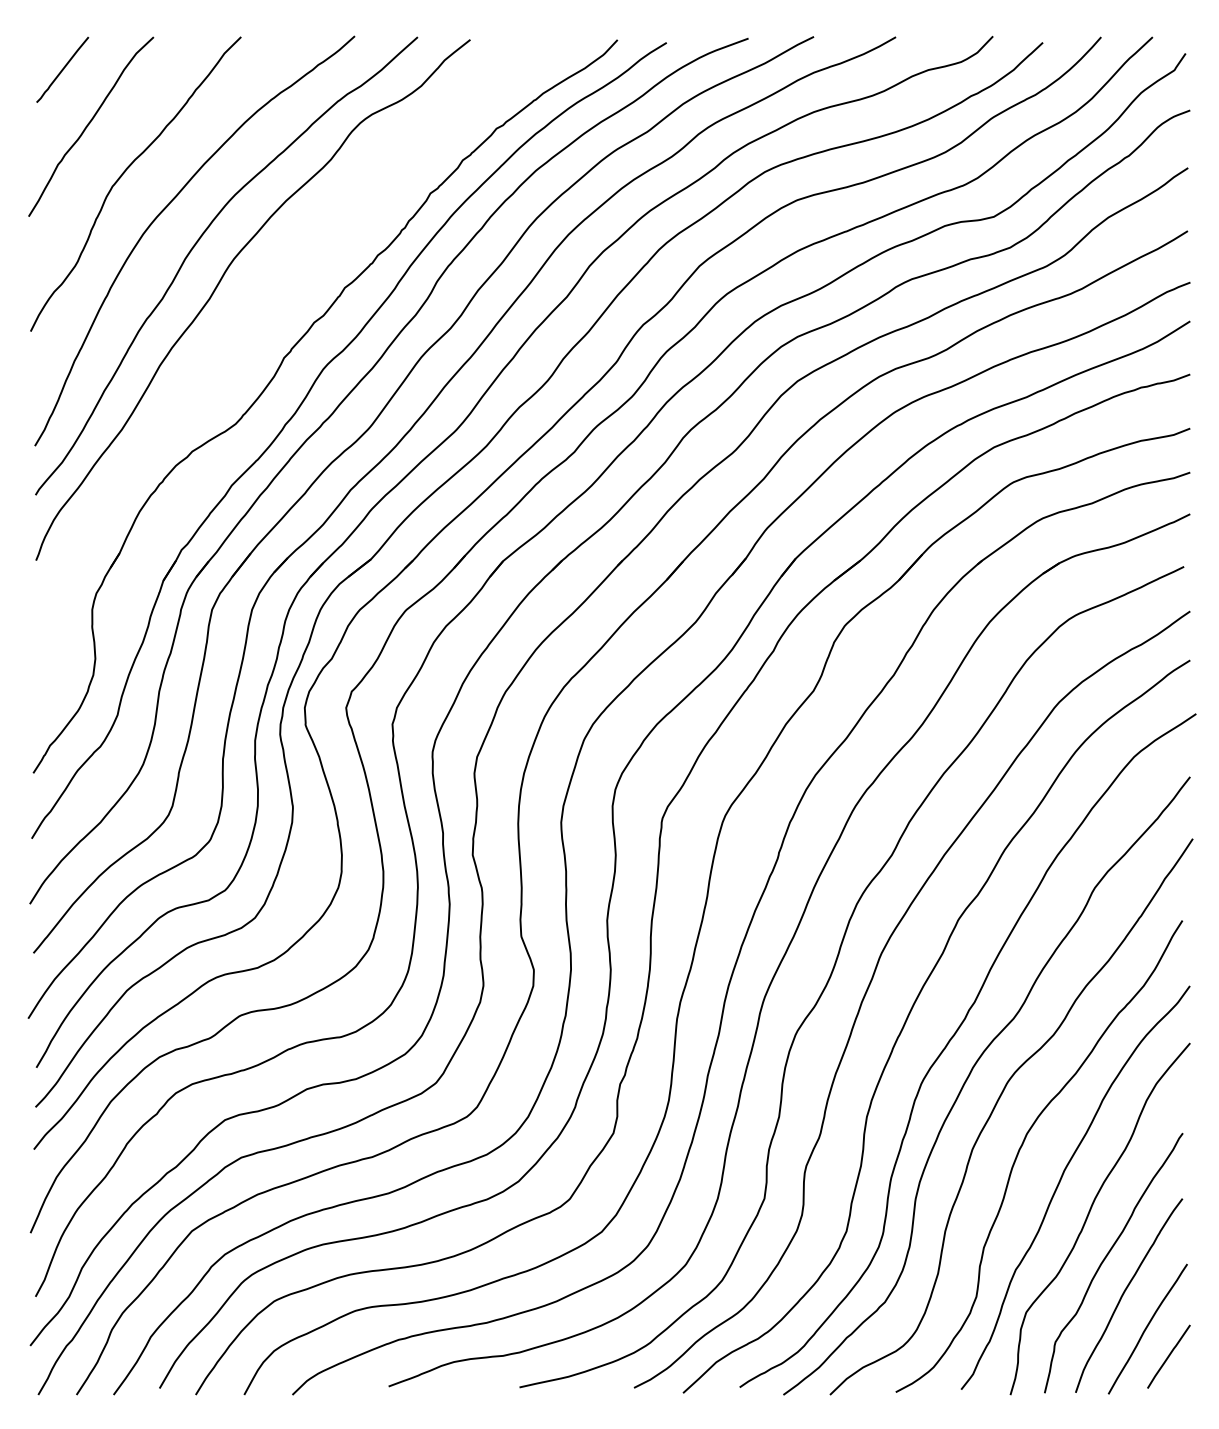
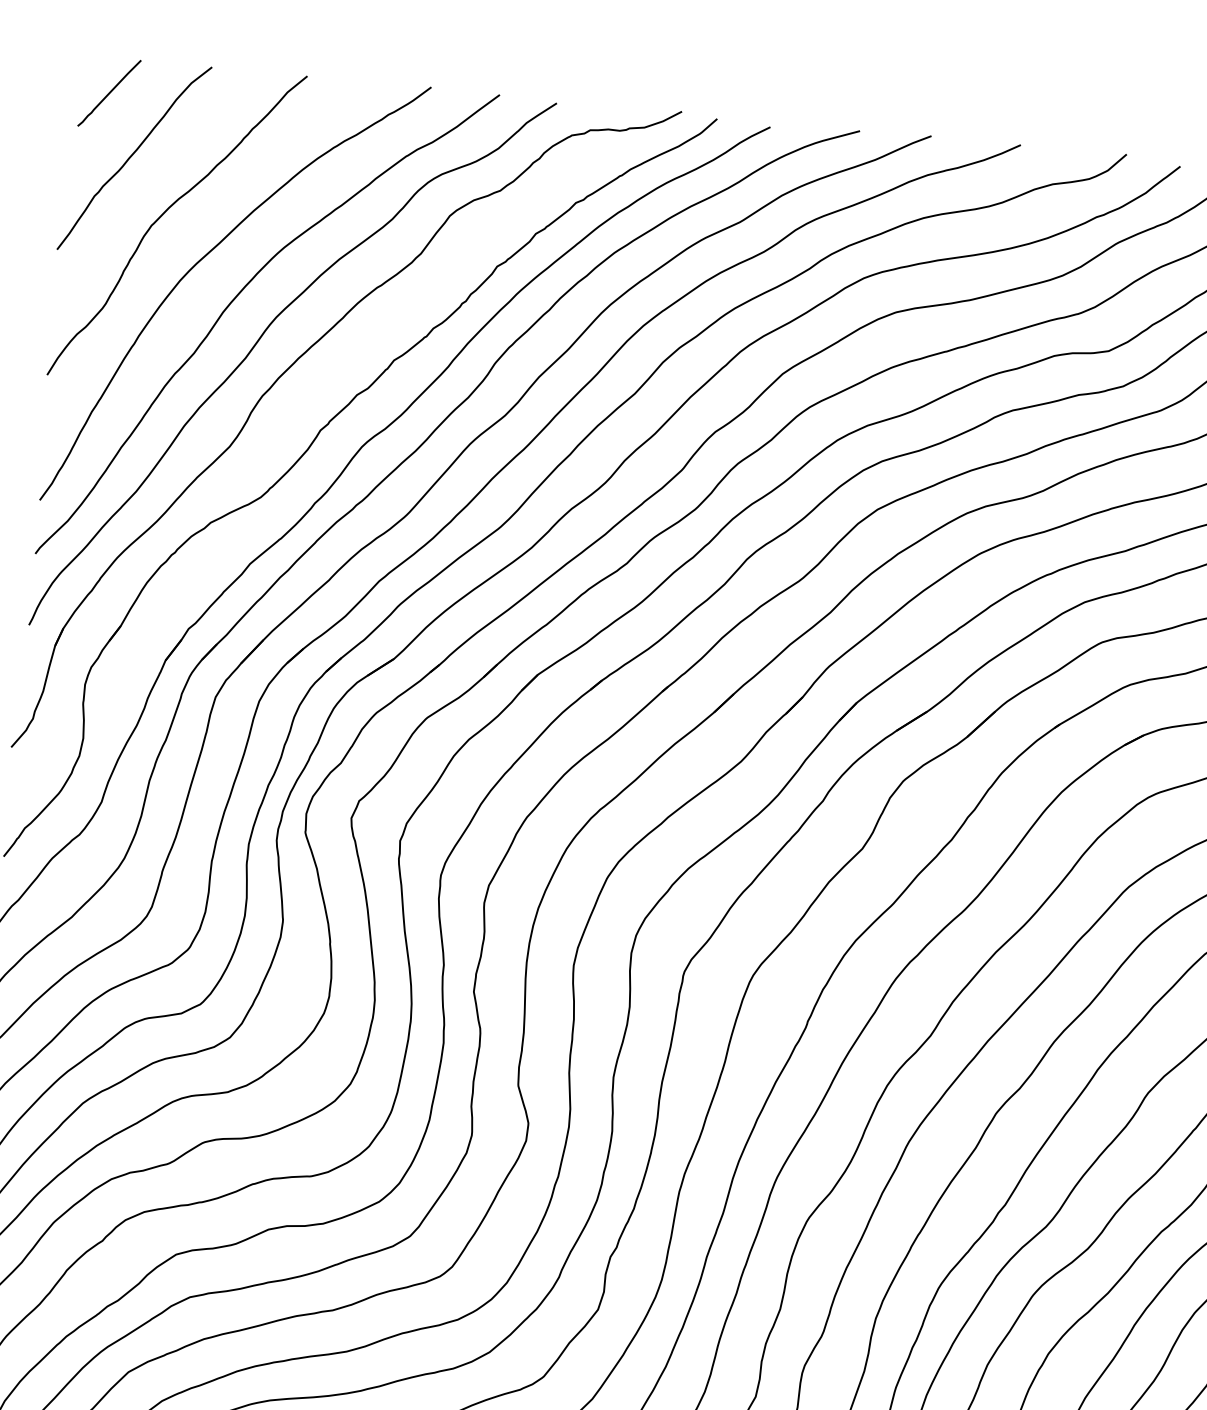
part: (249, 306) -> (288, 370), added

